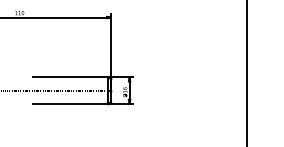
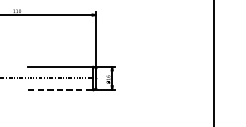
line: (70, 103) -> (61, 89), solid -> dashed

